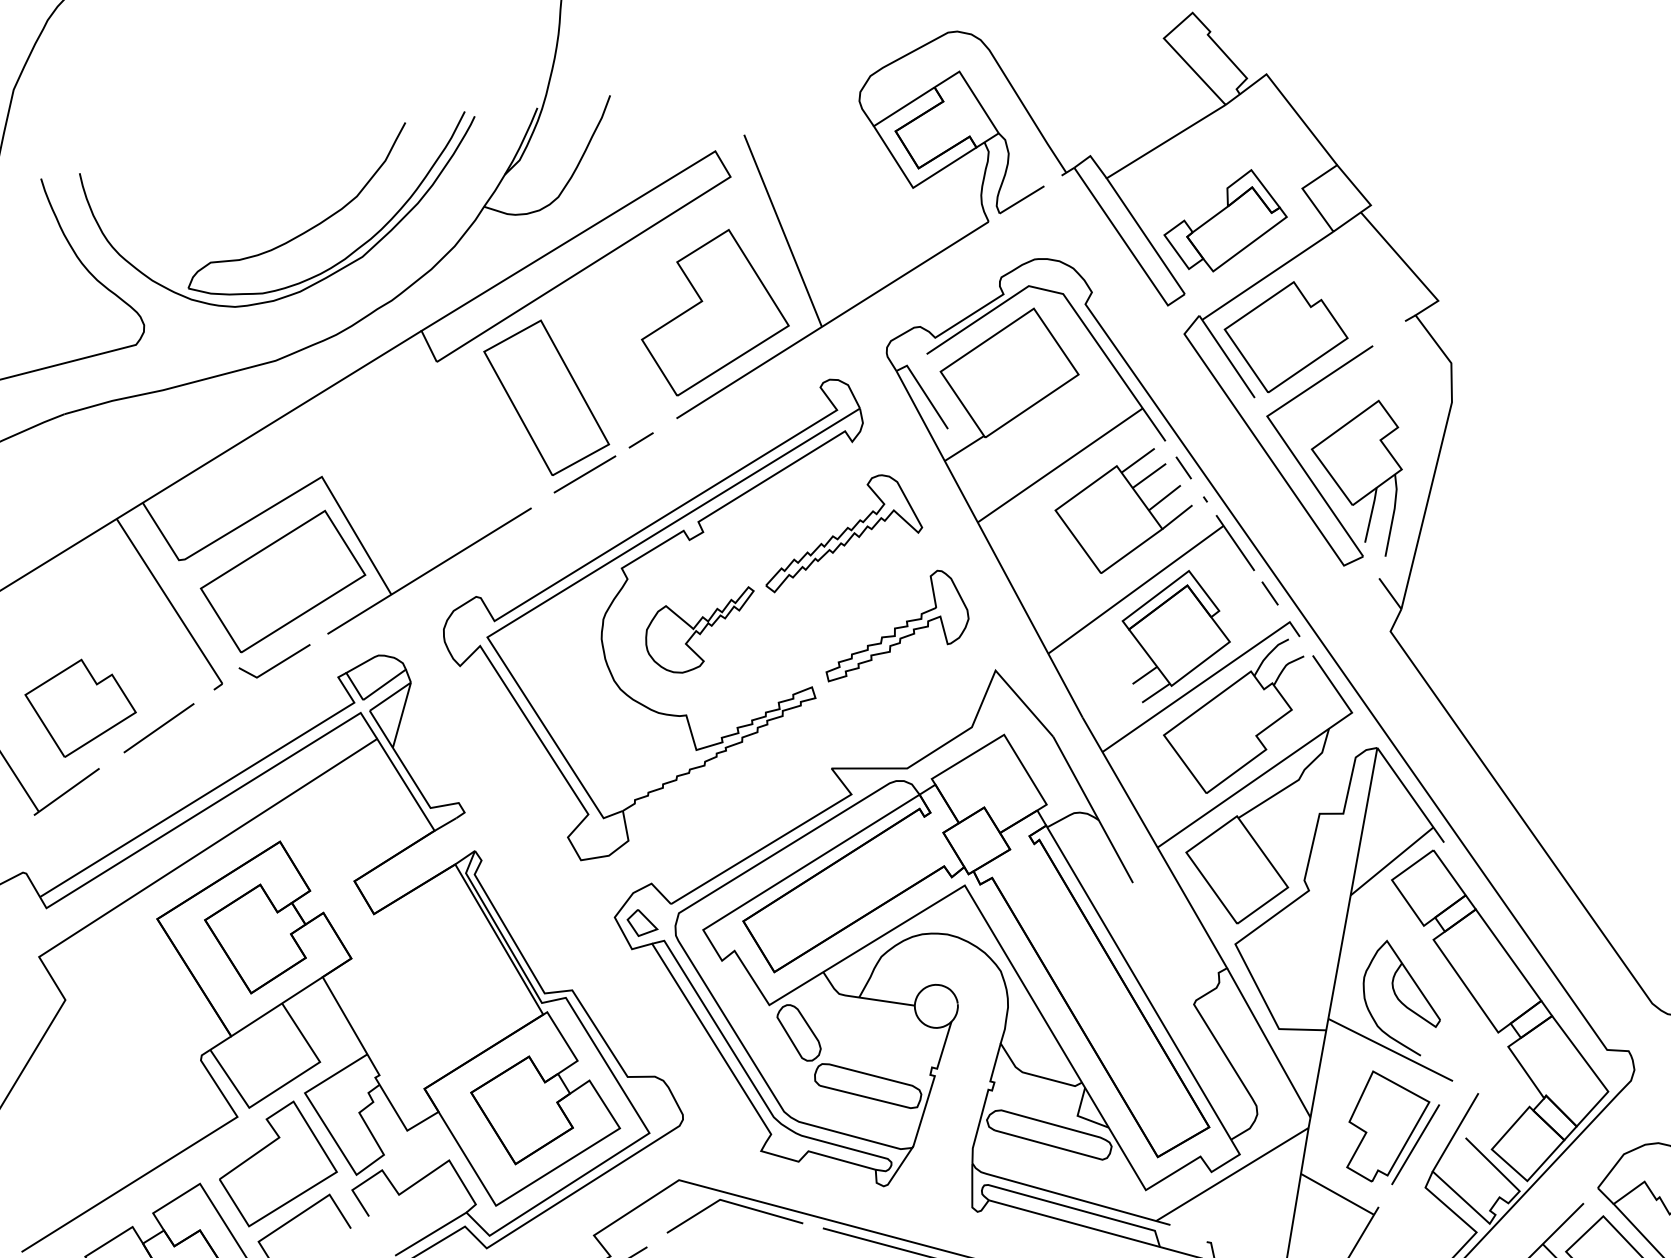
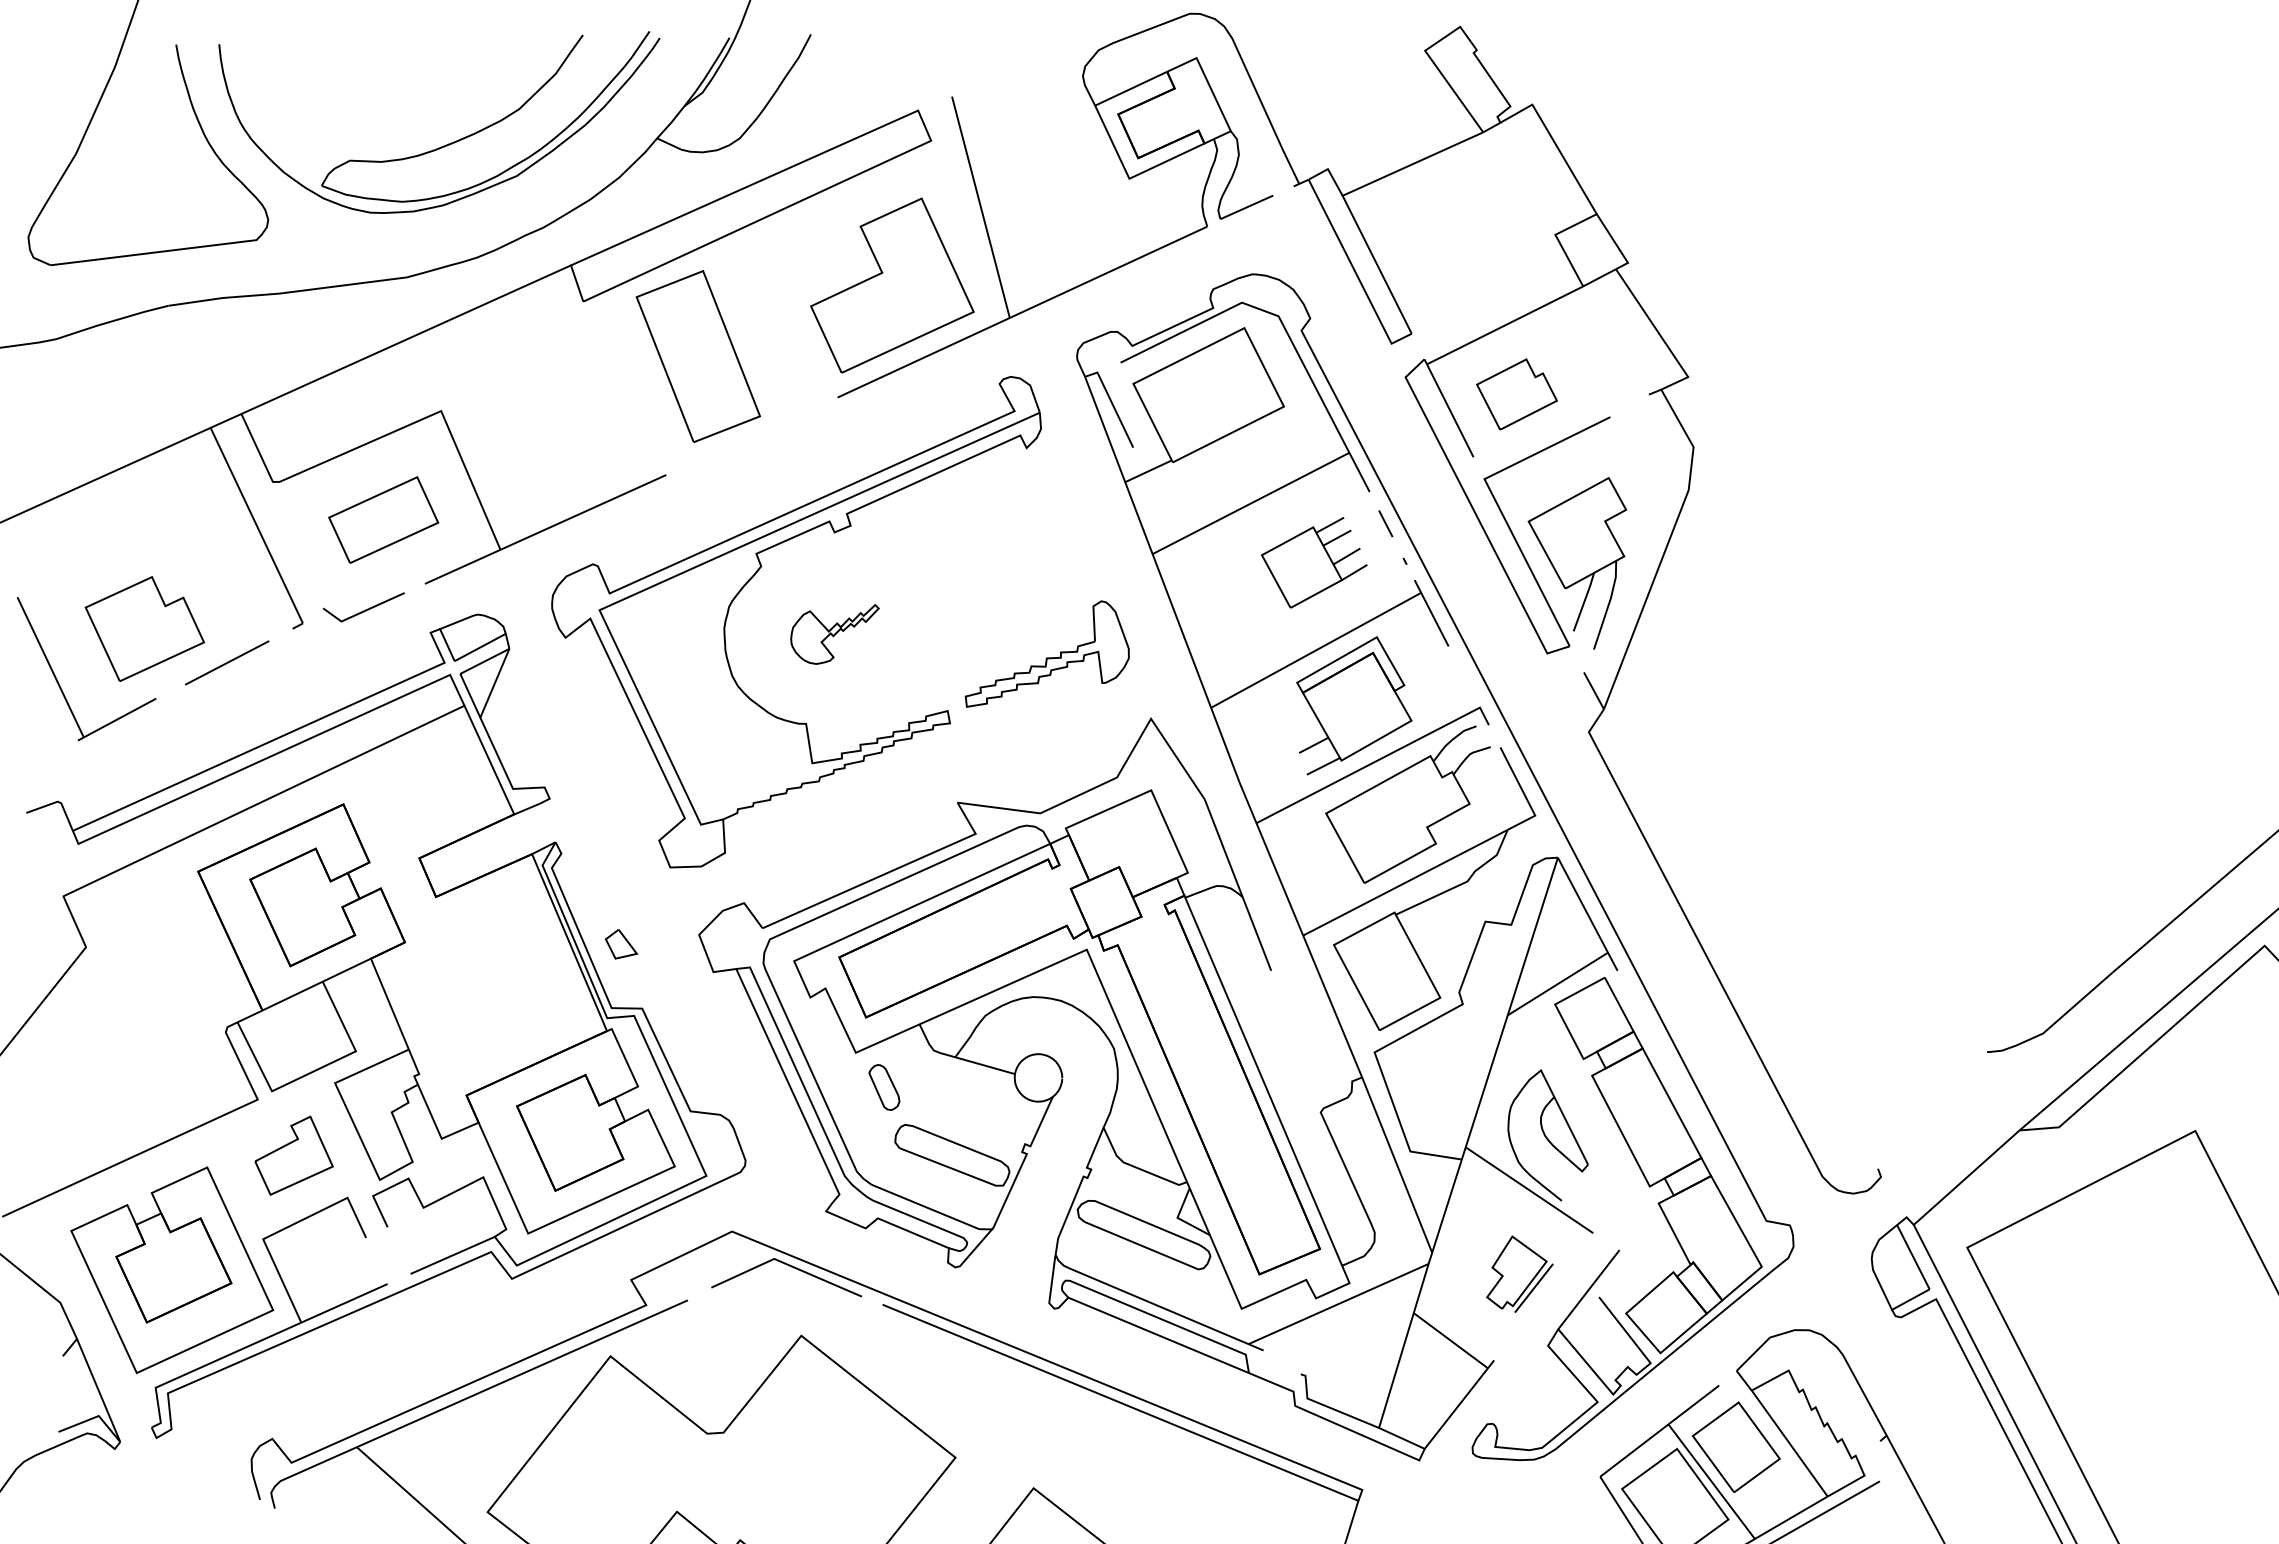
part: (1224, 221) -> (1465, 259), removed
part: (1286, 336) -> (1516, 394), size x0.6
line: (640, 440) -> (795, 416), removed
line: (584, 474) -> (729, 445), removed
part: (1124, 511) -> (1314, 562), size x0.7
part: (840, 531) -> (1001, 544), removed
part: (282, 581) -> (383, 519), size x0.6
line: (1270, 593) -> (1462, 673), removed
part: (701, 631) -> (834, 634), size x0.7
part: (642, 922) -> (621, 944), moved
part: (799, 1032) -> (884, 1087), size x0.7
part: (1391, 1126) -> (1519, 1274), size x0.6
part: (276, 1162) -> (293, 1155), size x0.6

